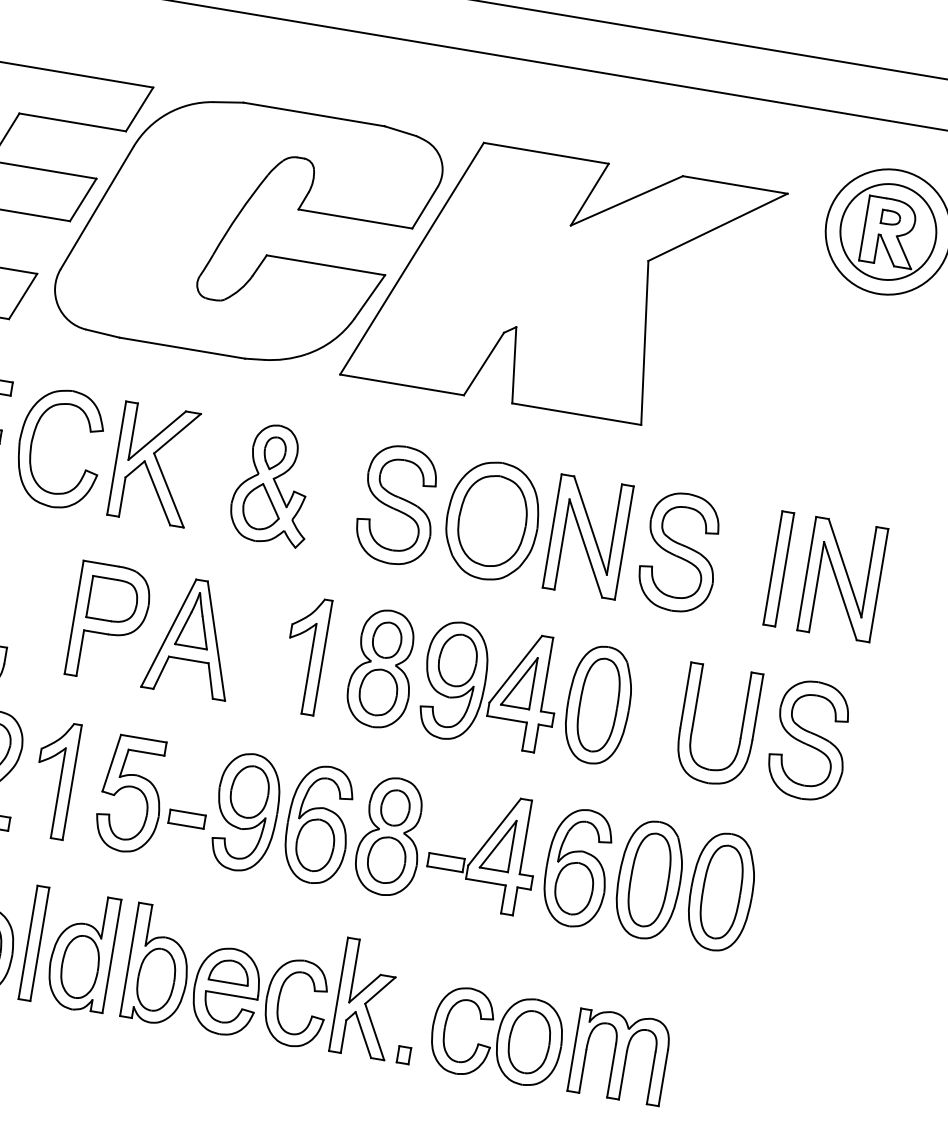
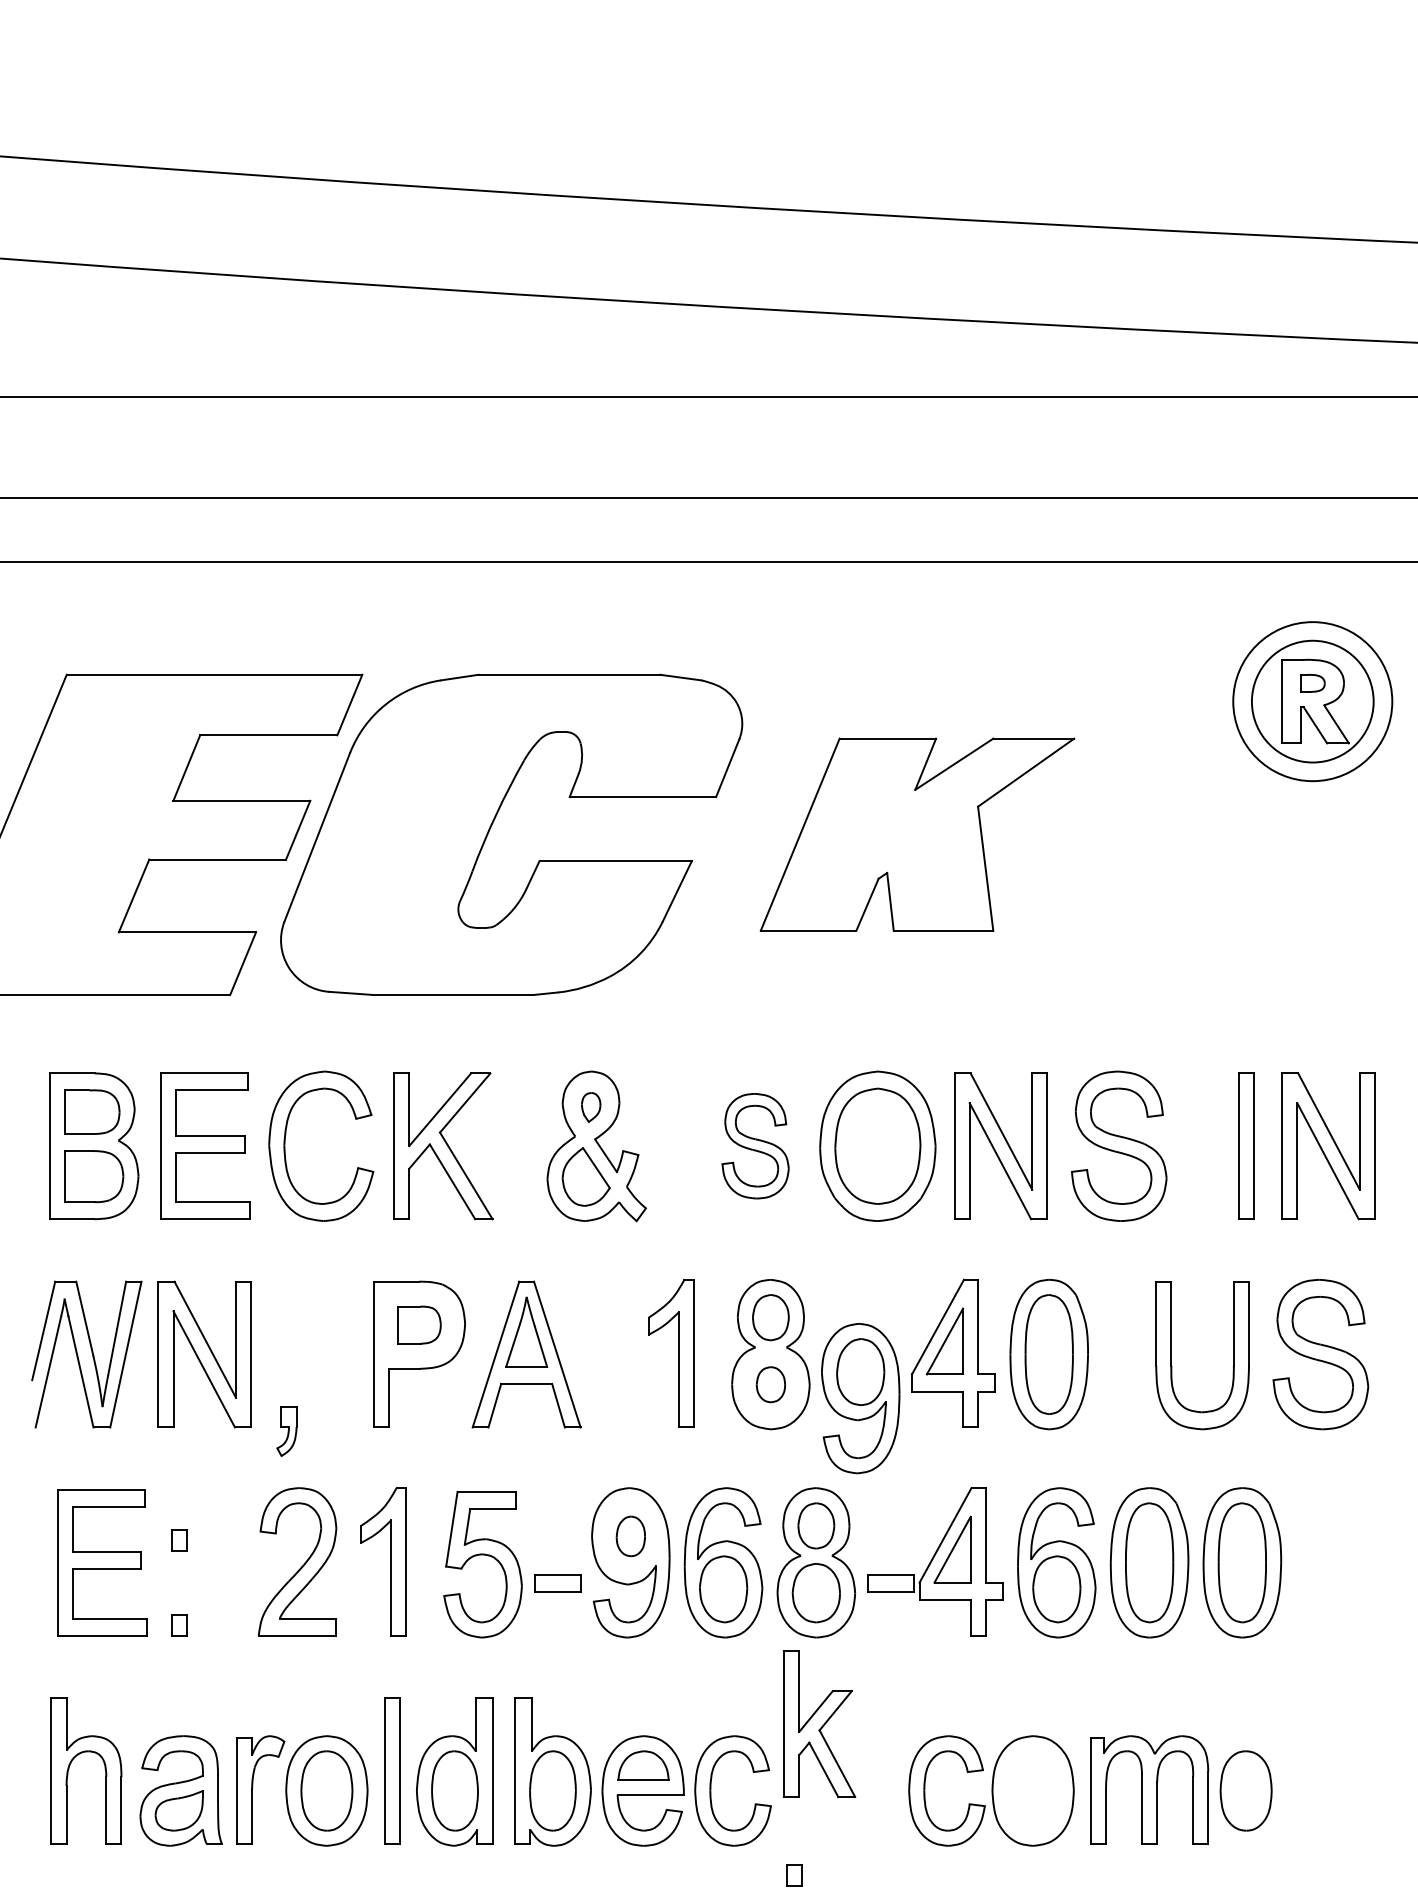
part: (563, 283) -> (917, 834), size x0.6
part: (275, 453) -> (591, 1107), size x0.7
part: (397, 504) -> (755, 1145), size x0.7
part: (113, 599) -> (419, 1324), size x0.7
part: (454, 680) -> (860, 1398), moved
part: (378, 692) -> (770, 1384), size x0.6
part: (249, 792) -> (630, 1536), size x0.6
part: (366, 998) -> (819, 1723), moved
part: (528, 1041) -> (1245, 1790), moved
part: (403, 1055) -> (794, 1875), moved

